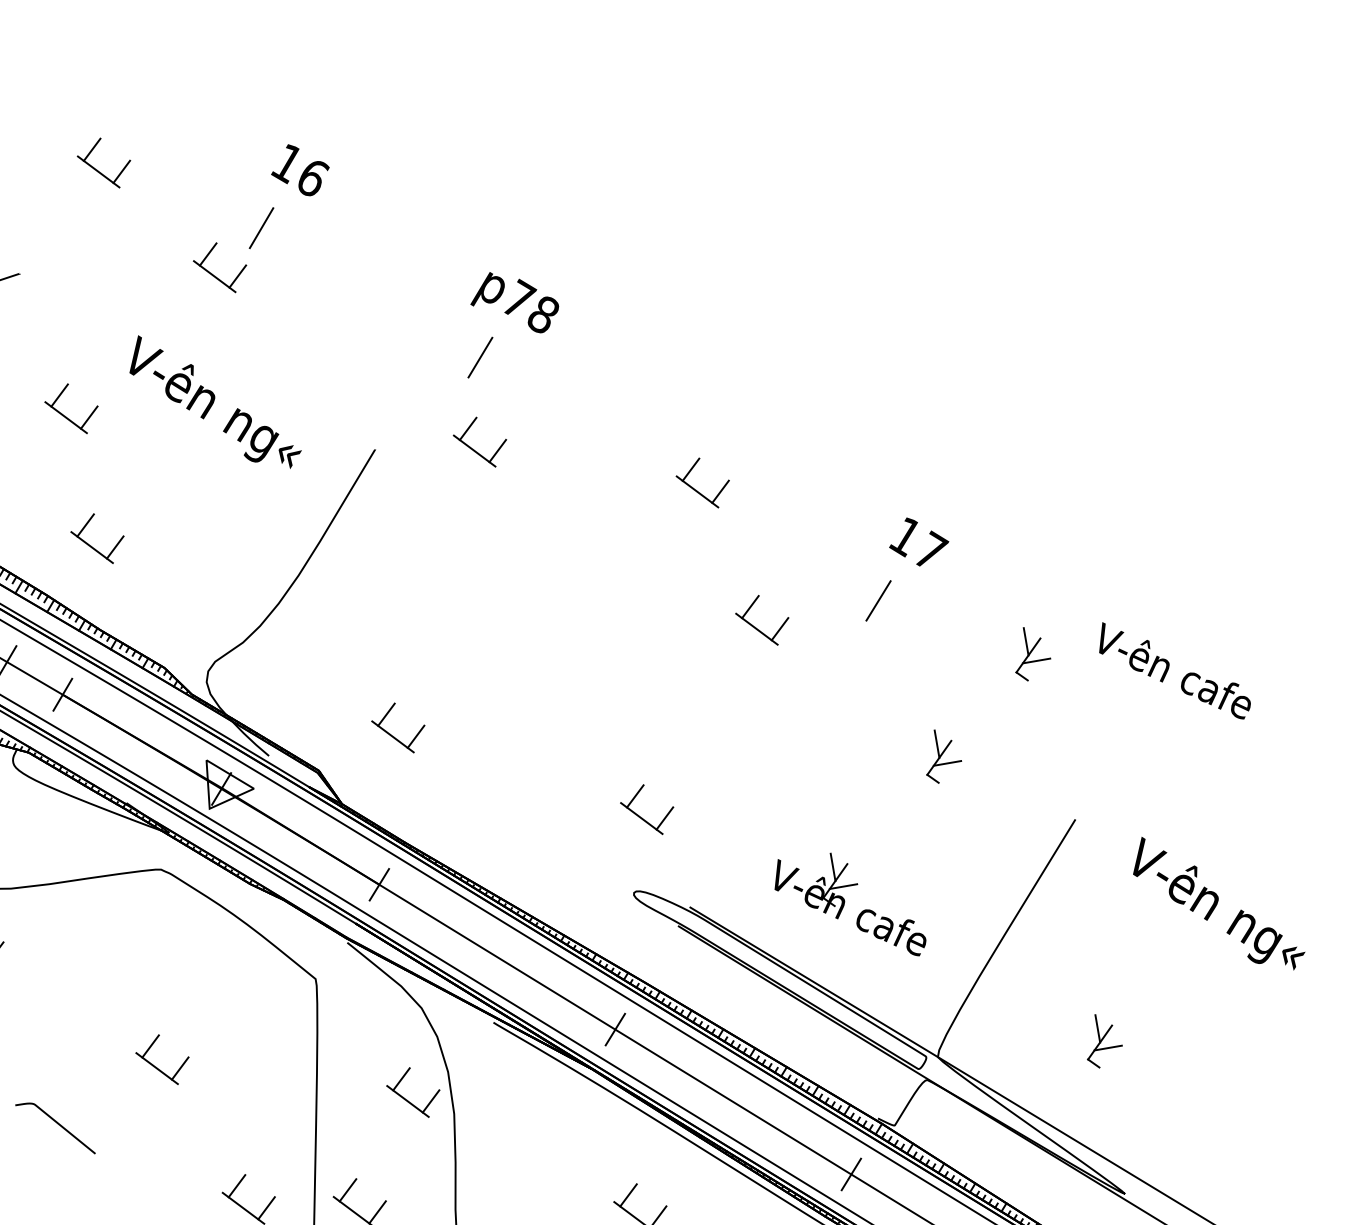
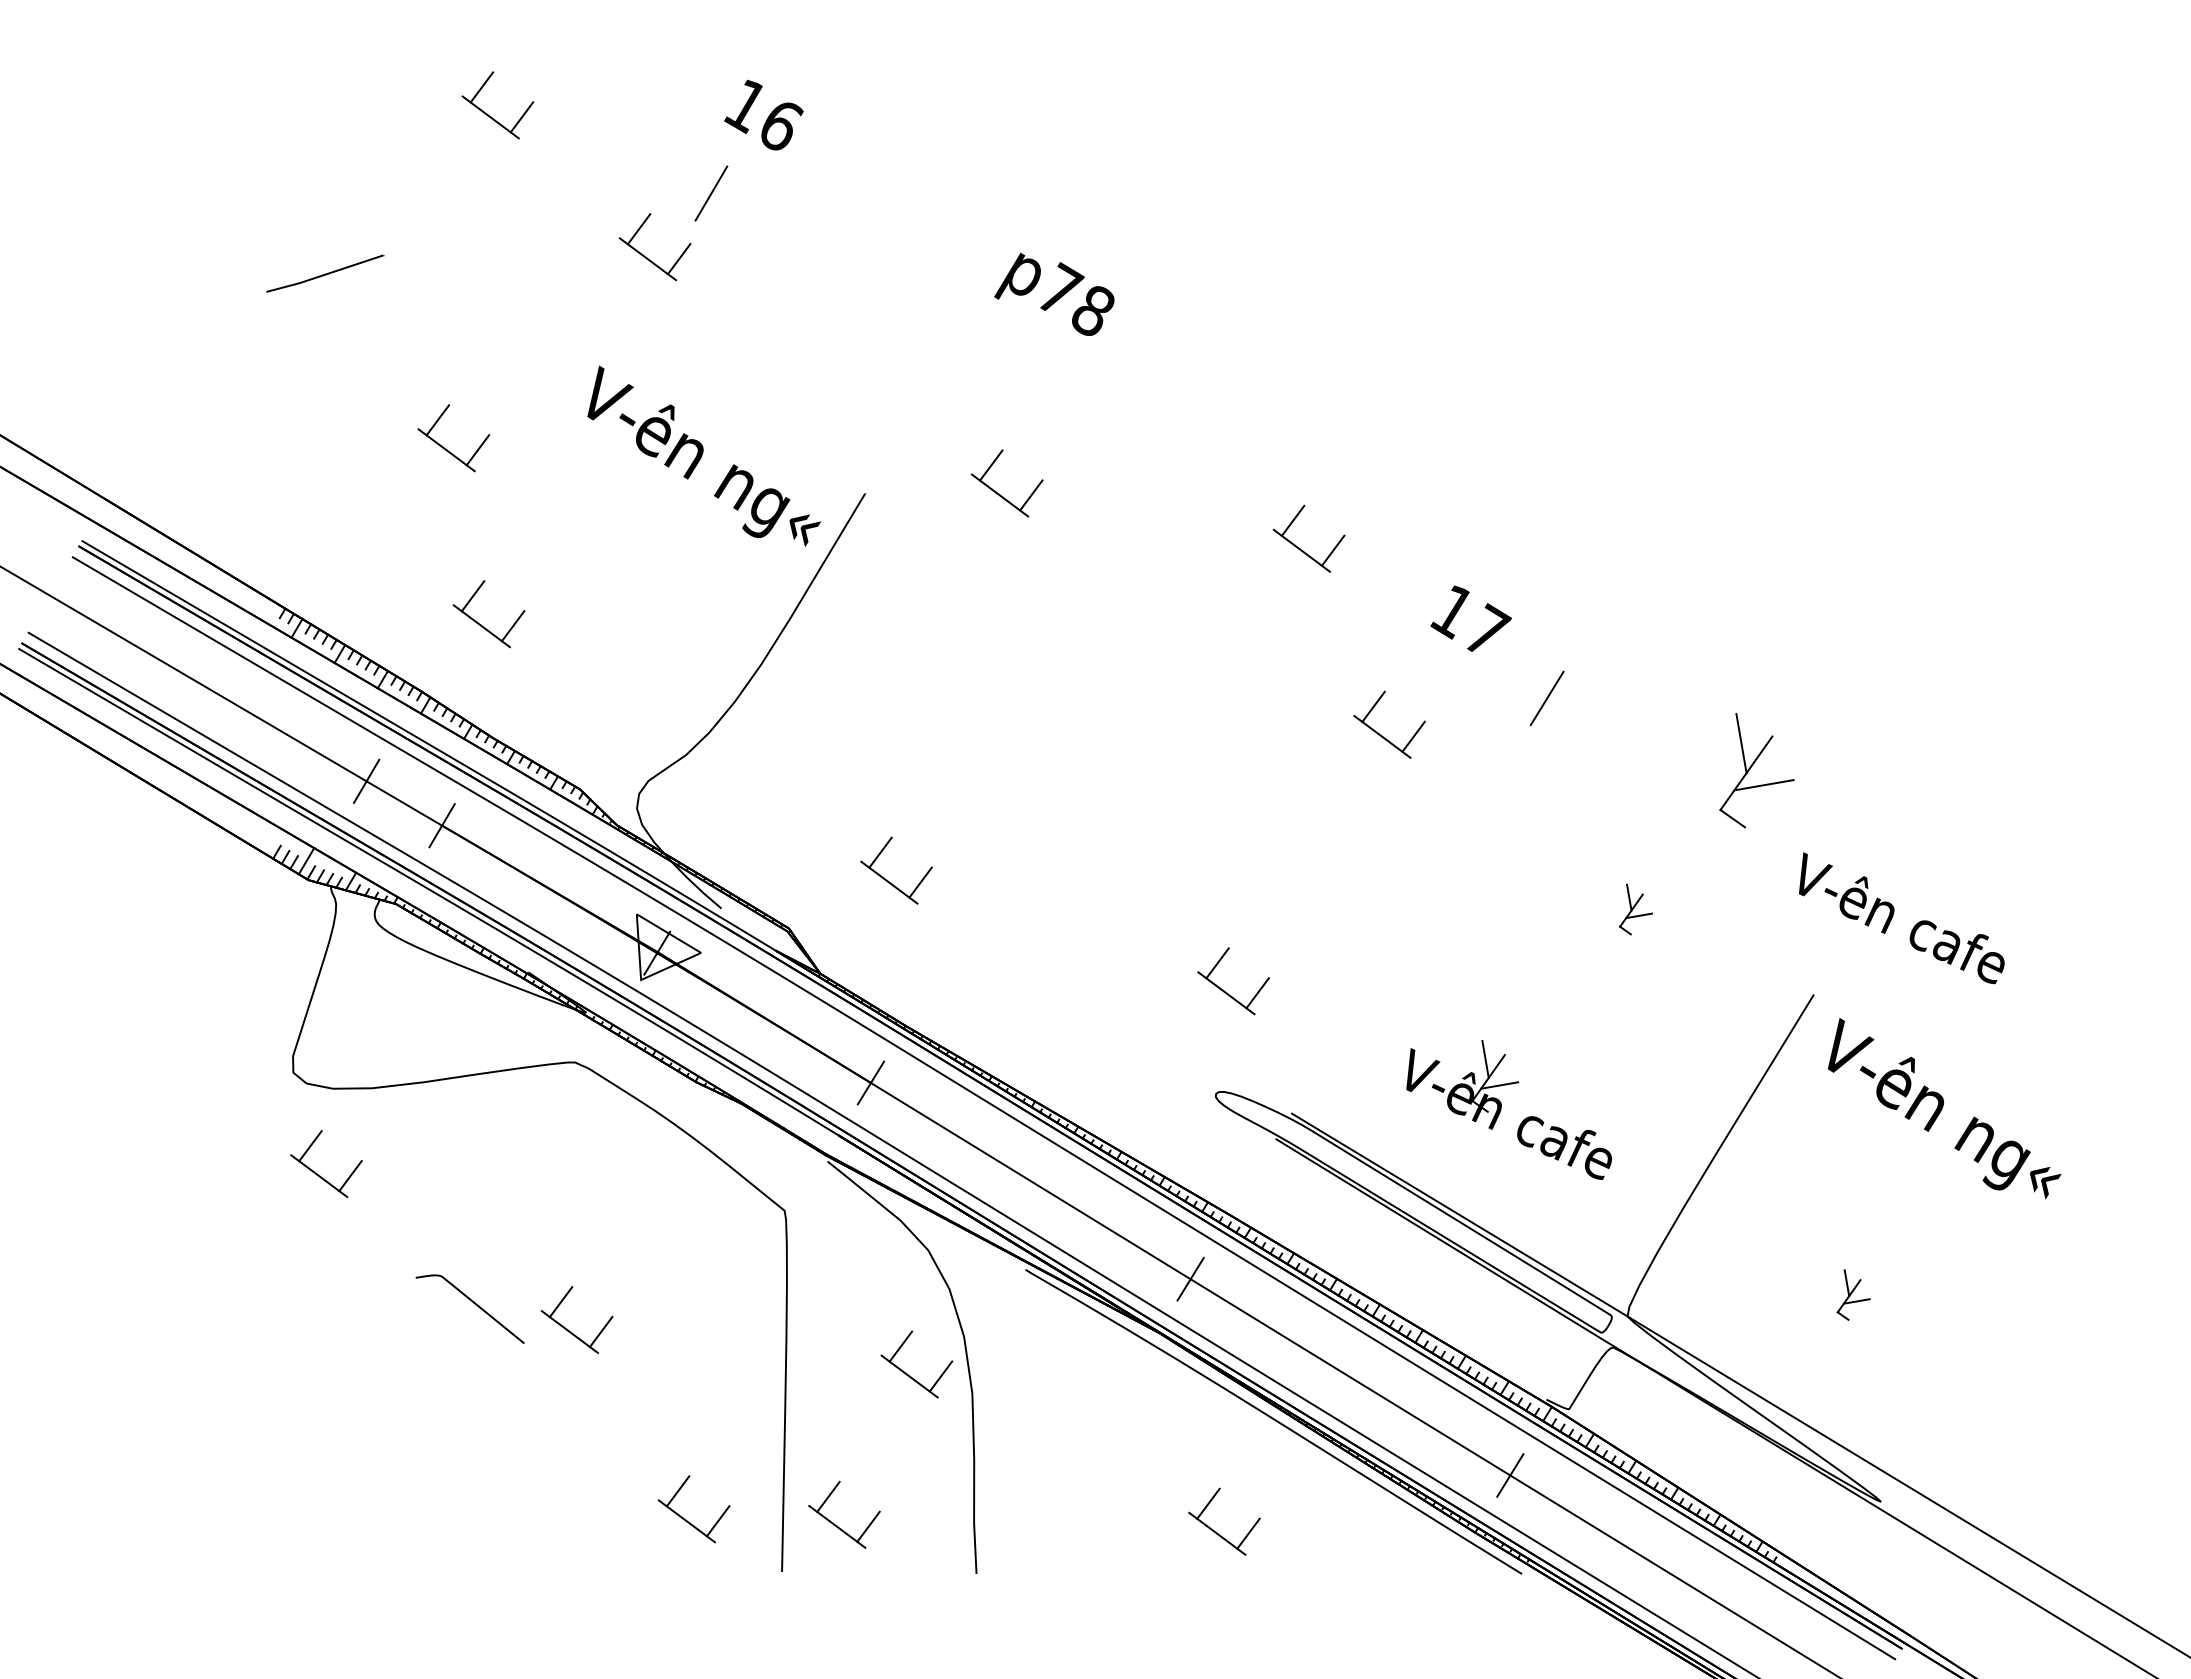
line: (480, 357) -> (1007, 368), removed
text: (215, 401) -> (703, 455), moved
text: (918, 541) -> (1470, 618), moved
part: (1033, 654) -> (1756, 770), size x1.6
text: (1174, 671) -> (1901, 918), moved
part: (943, 756) -> (1635, 909), size x0.7
text: (1219, 903) -> (1944, 1108), moved
part: (1104, 1040) -> (1853, 1294), size x0.7
curve: (57, 1124) -> (473, 1303), moved

